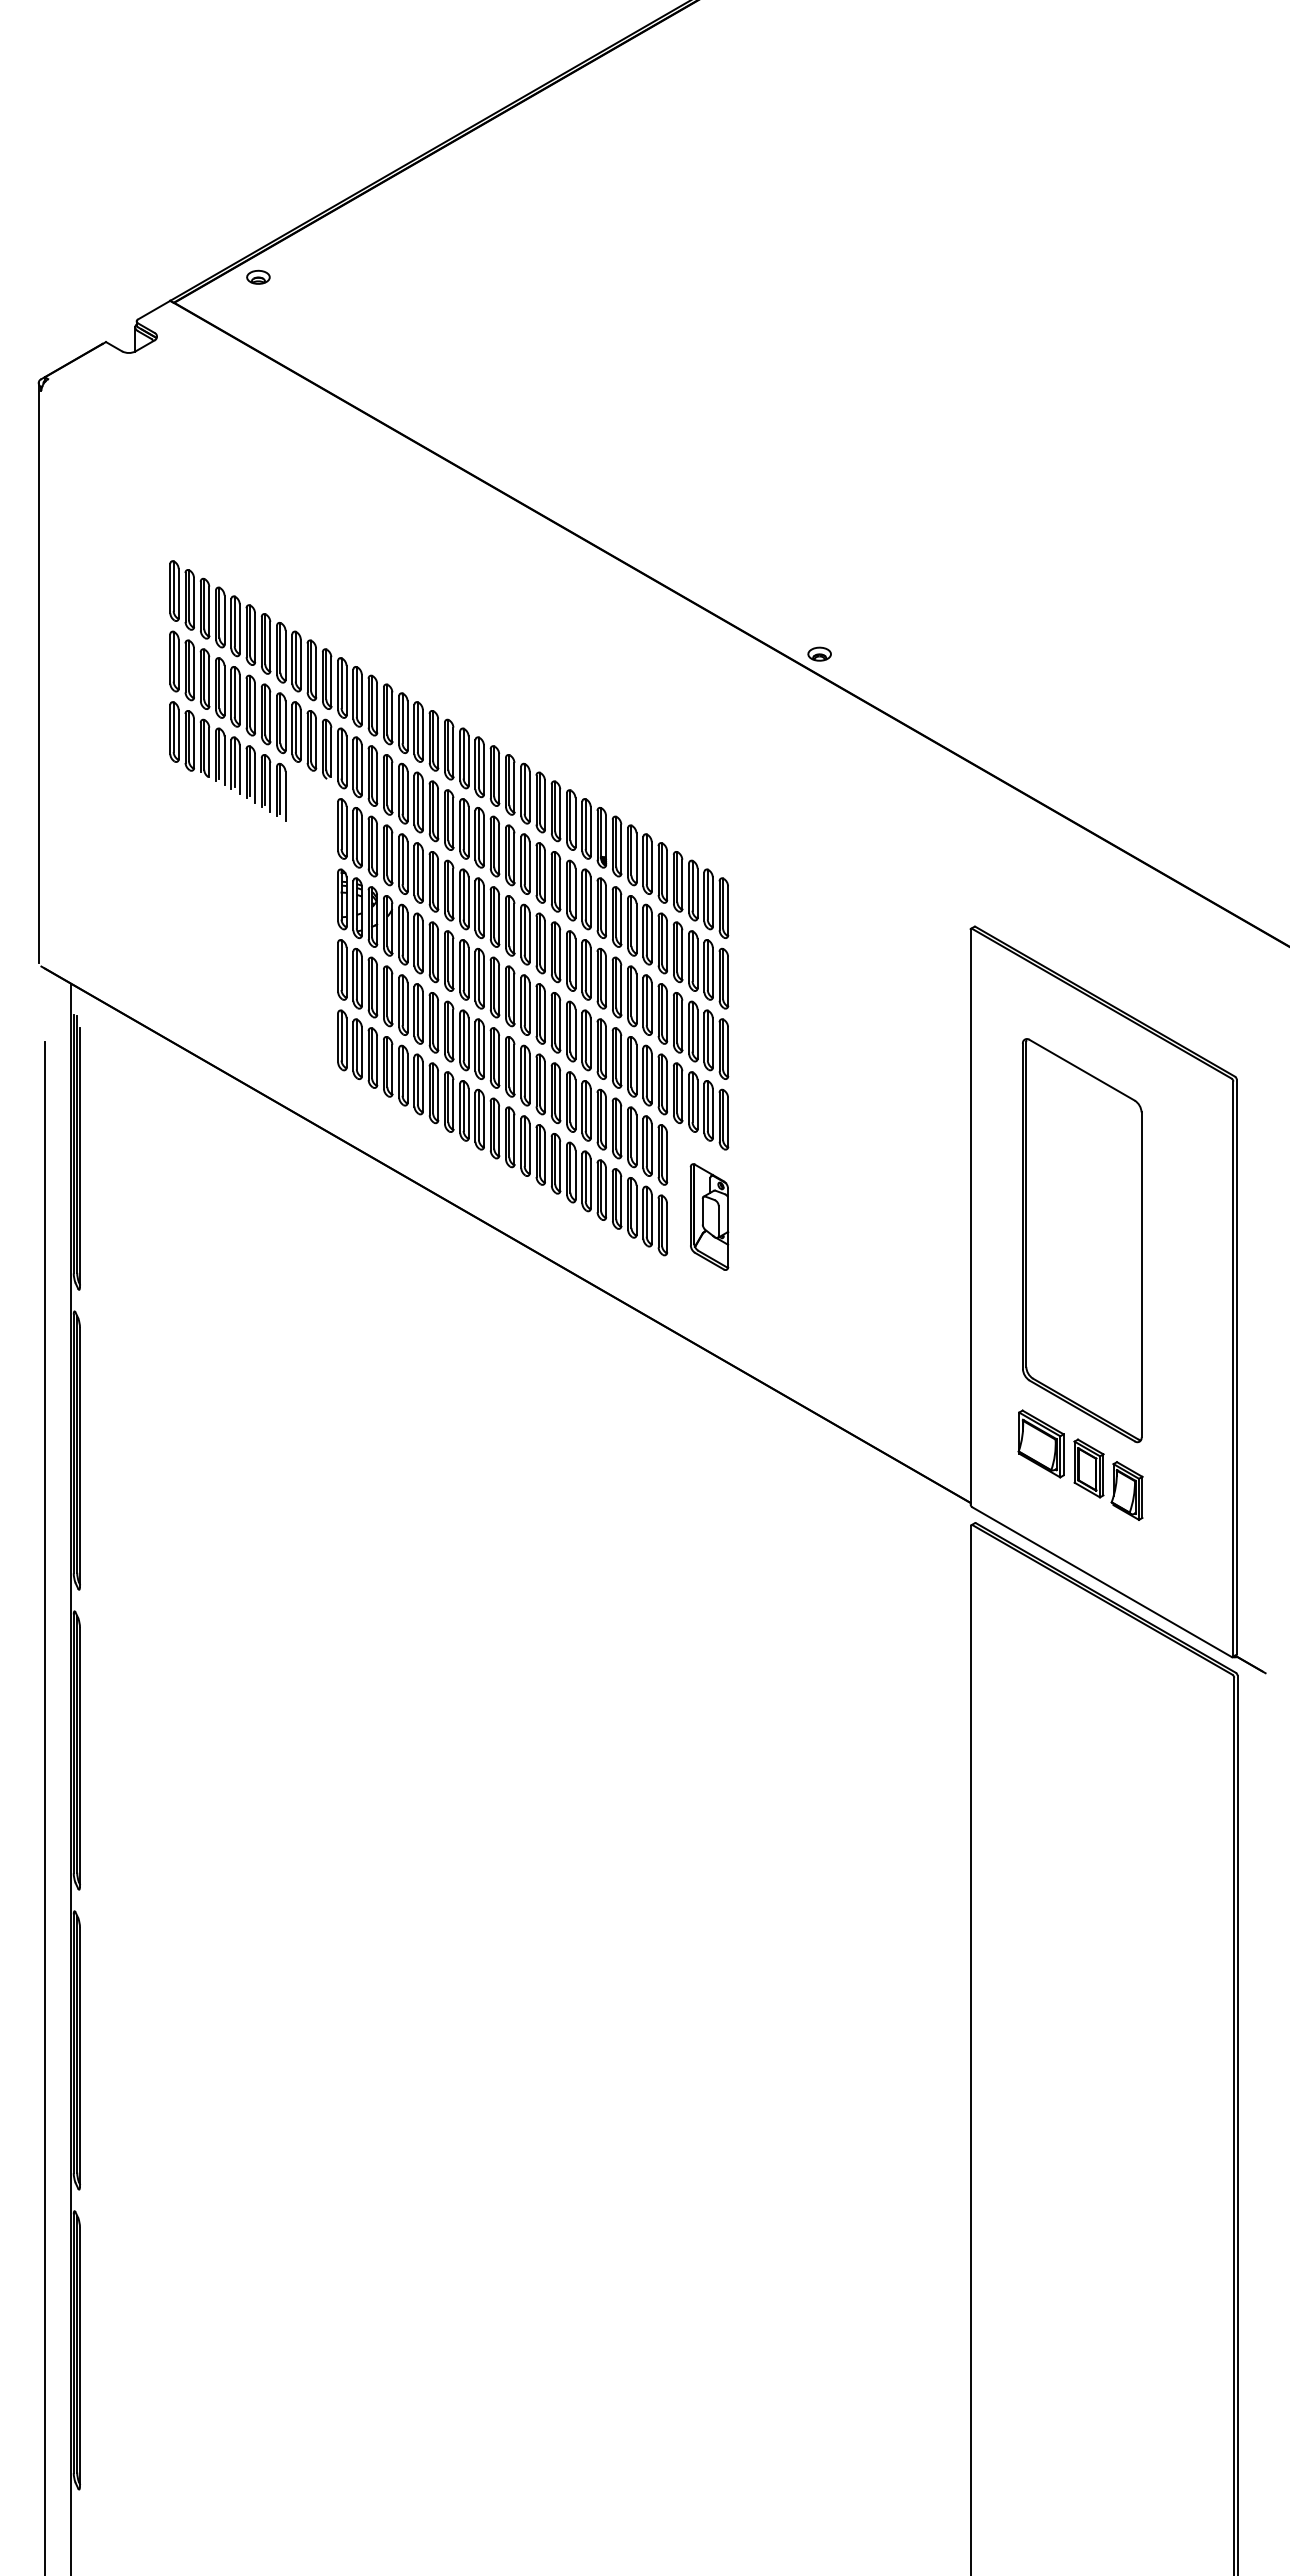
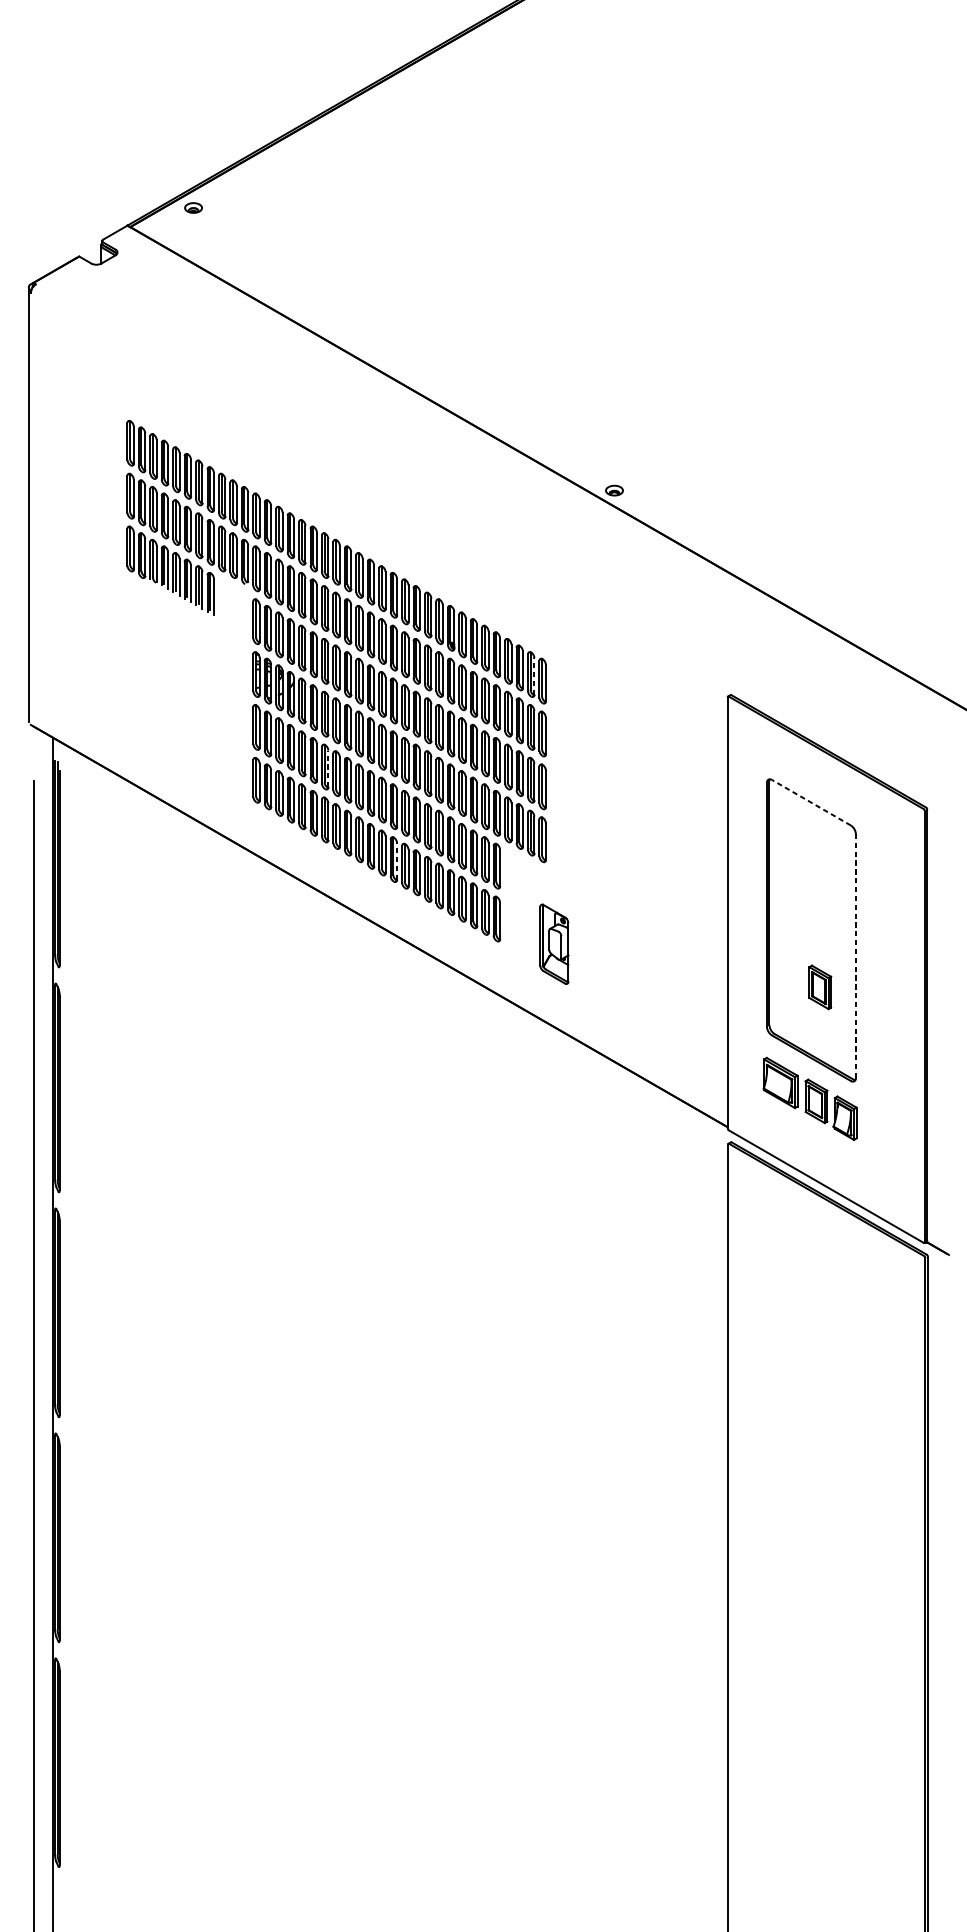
line: (712, 901) -> (534, 676), solid -> dashed
line: (438, 1024) -> (328, 768), solid -> dashed
line: (1082, 1070) -> (811, 802), solid -> dashed
line: (529, 1148) -> (396, 861), solid -> dashed
part: (709, 1216) -> (554, 943), moved
line: (1141, 1274) -> (855, 955), solid -> dashed
part: (1093, 1316) -> (819, 987), added

